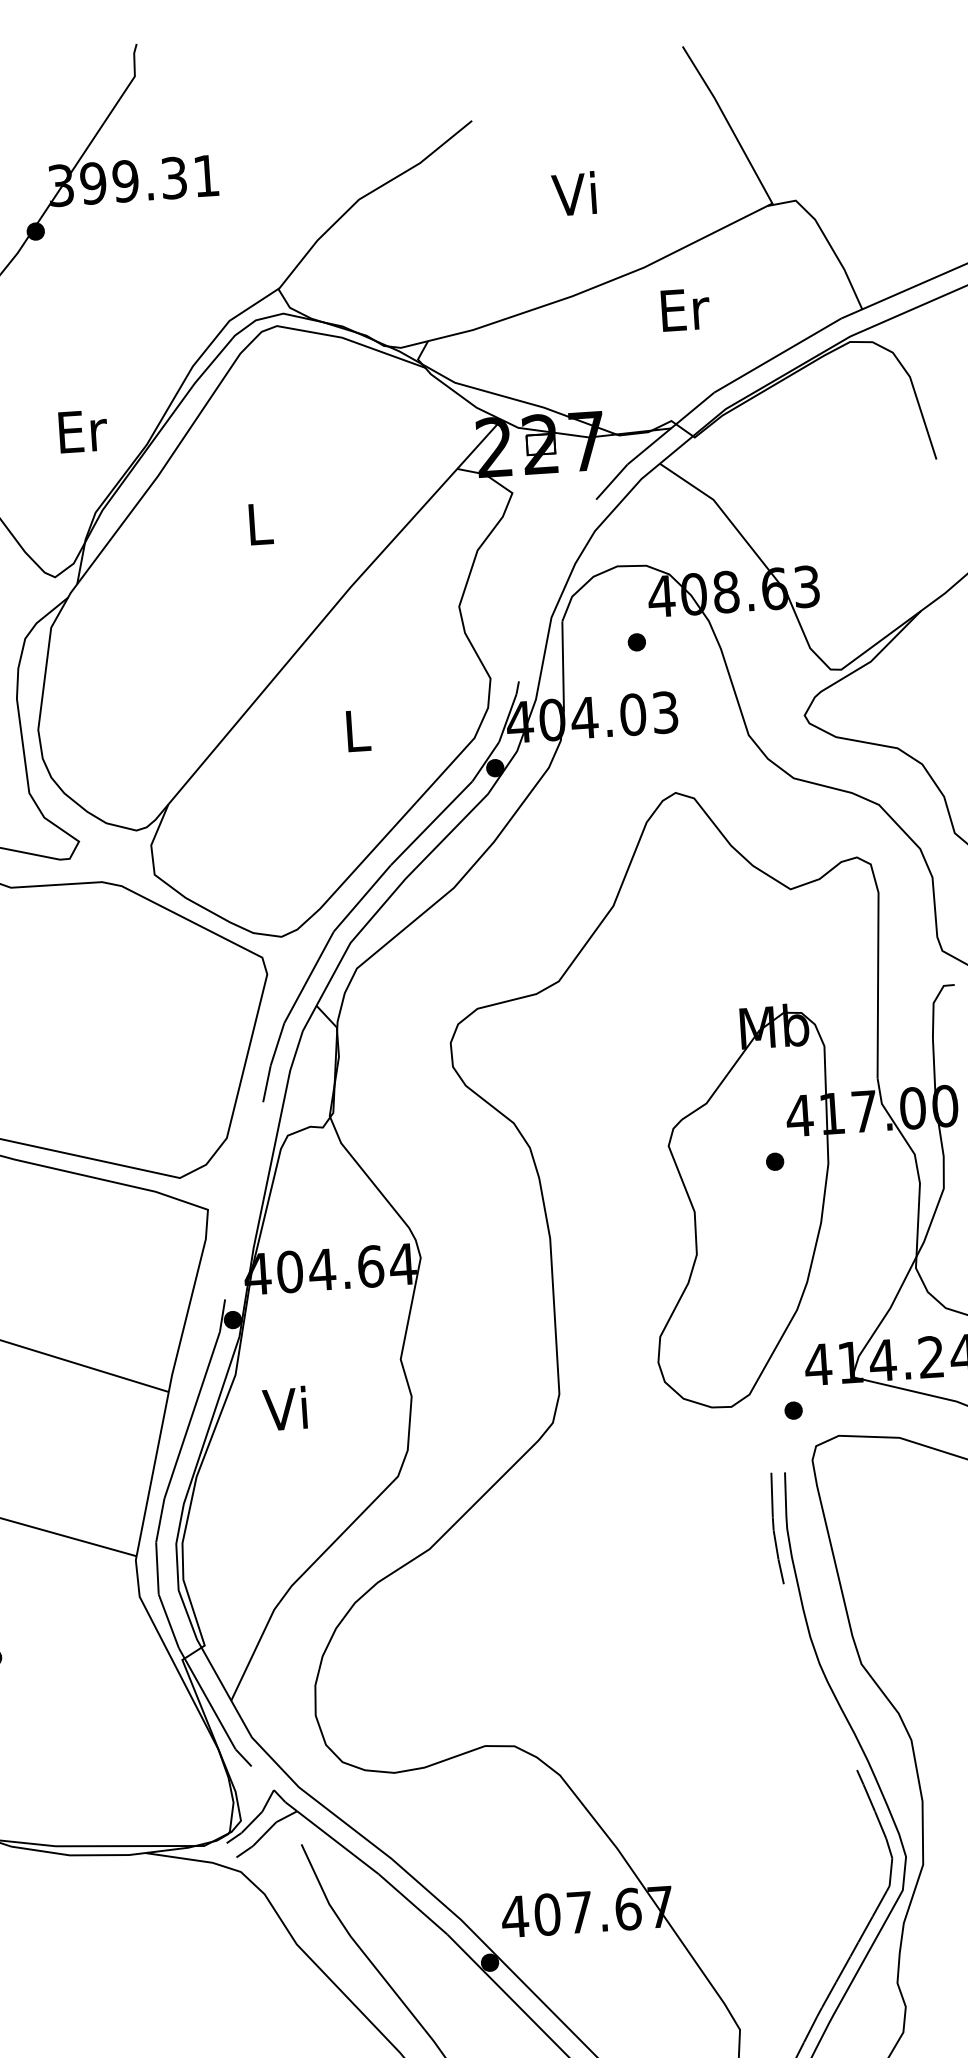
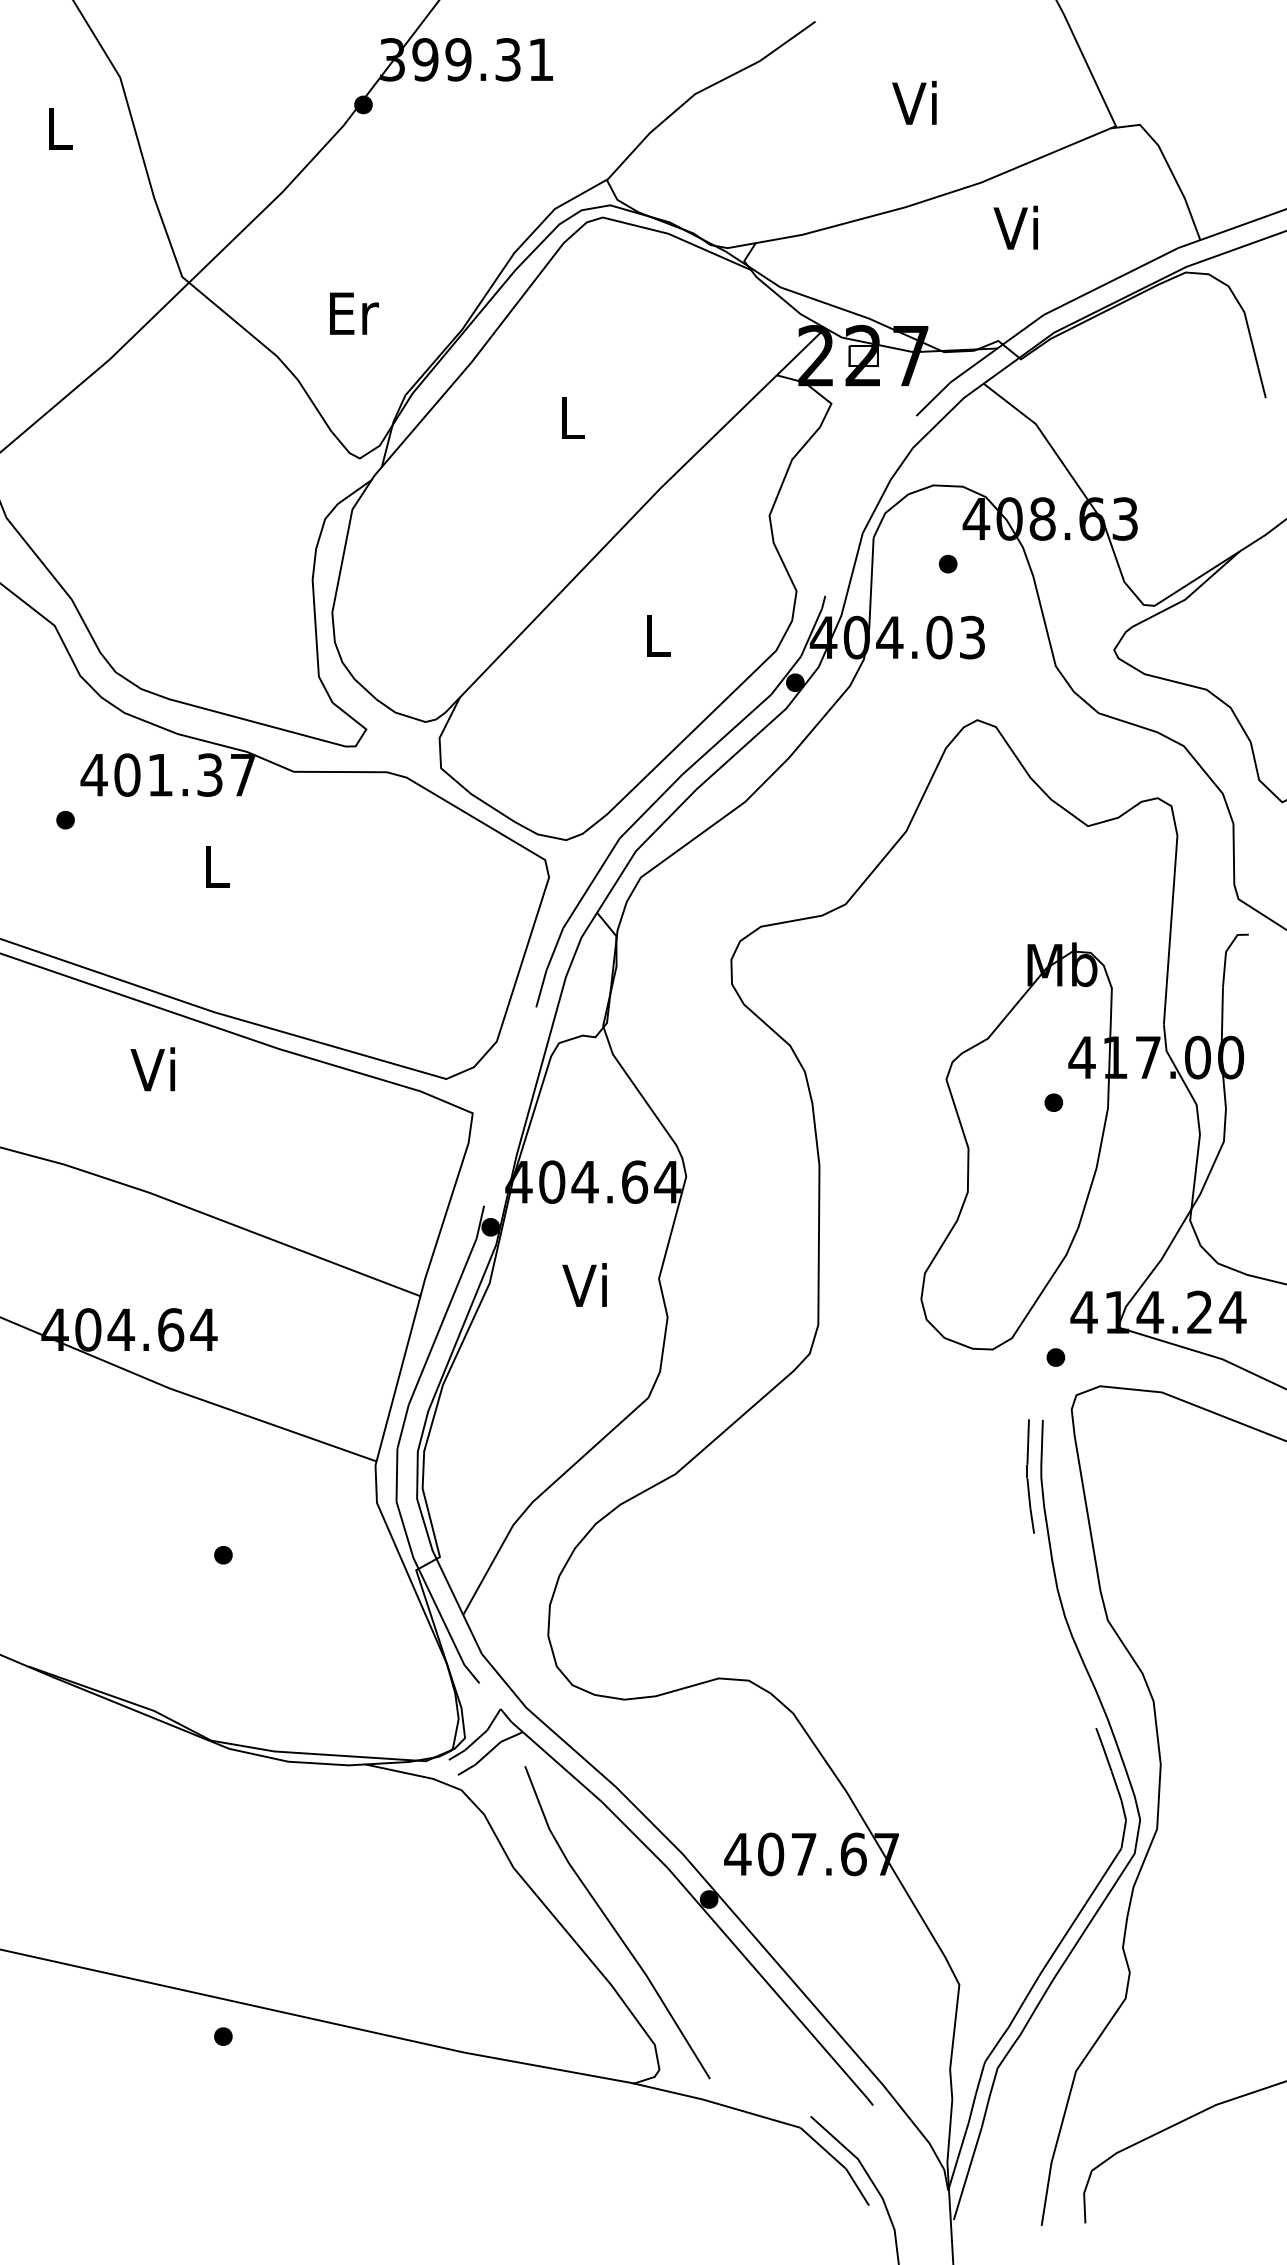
text: (683, 308) -> (1018, 227), Er -> Vi
text: (83, 431) -> (354, 313), moved
text: (284, 1408) -> (584, 1284), moved

